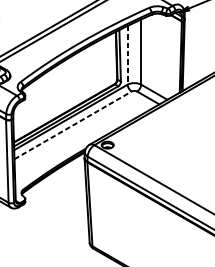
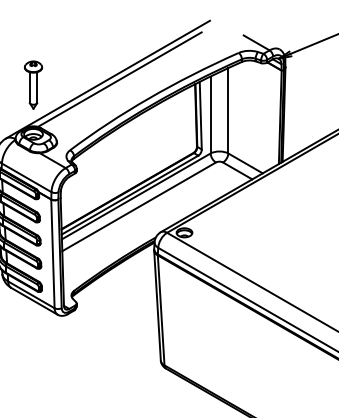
line: (127, 55) -> (210, 115), dashed -> solid
line: (73, 125) -> (139, 206), dashed -> solid

